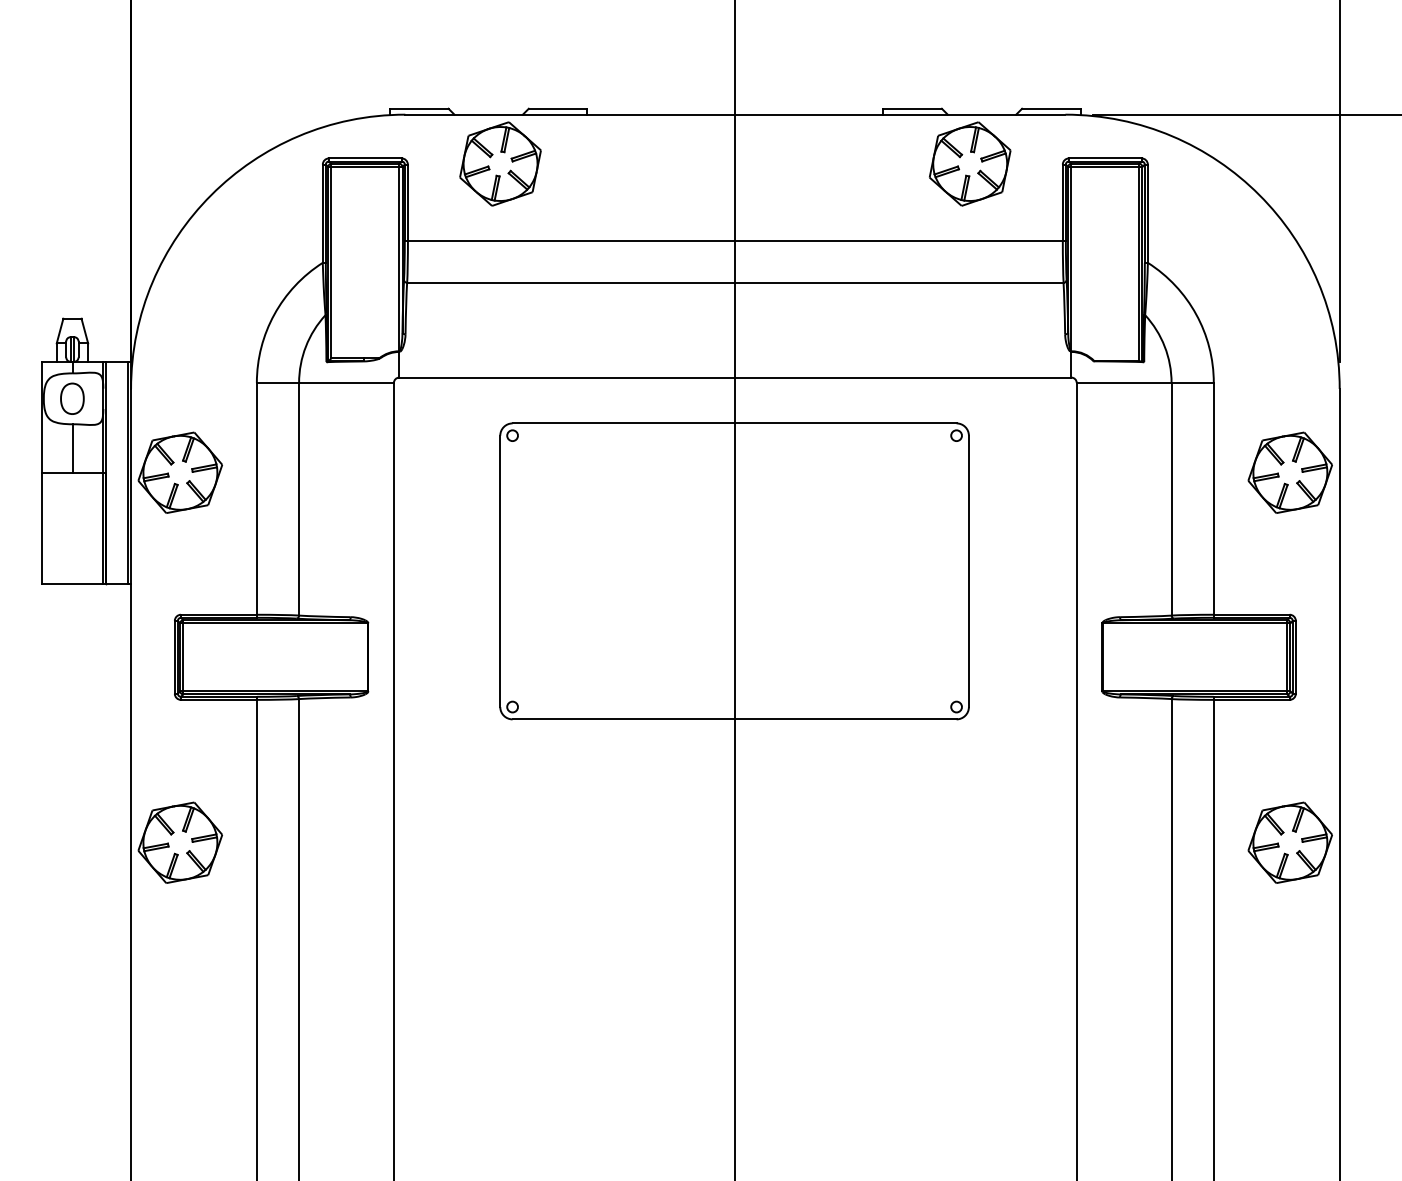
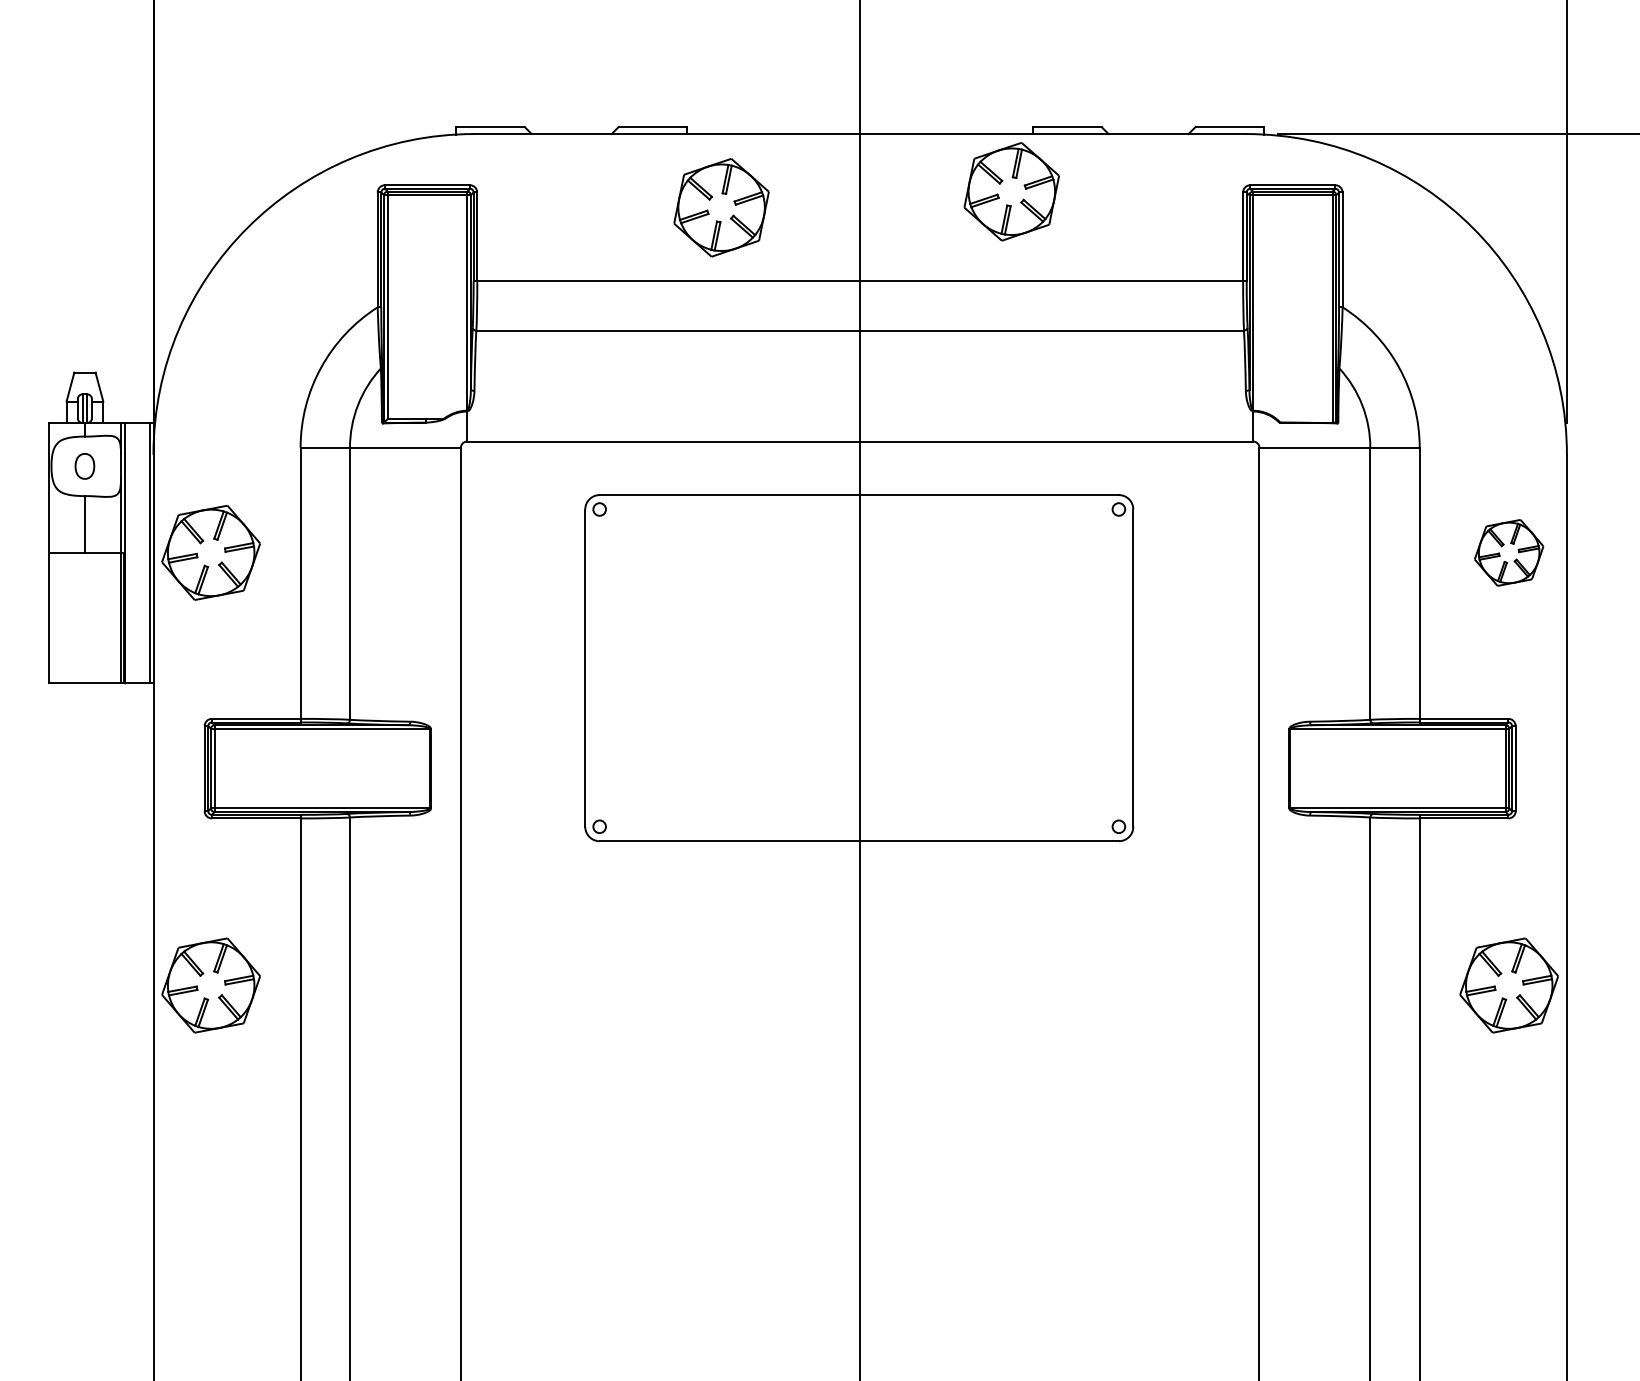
part: (500, 163) -> (721, 207), moved
part: (969, 163) -> (1011, 191), moved
part: (72, 398) -> (84, 466), size x0.7
part: (1289, 472) -> (1508, 552), size x0.7

